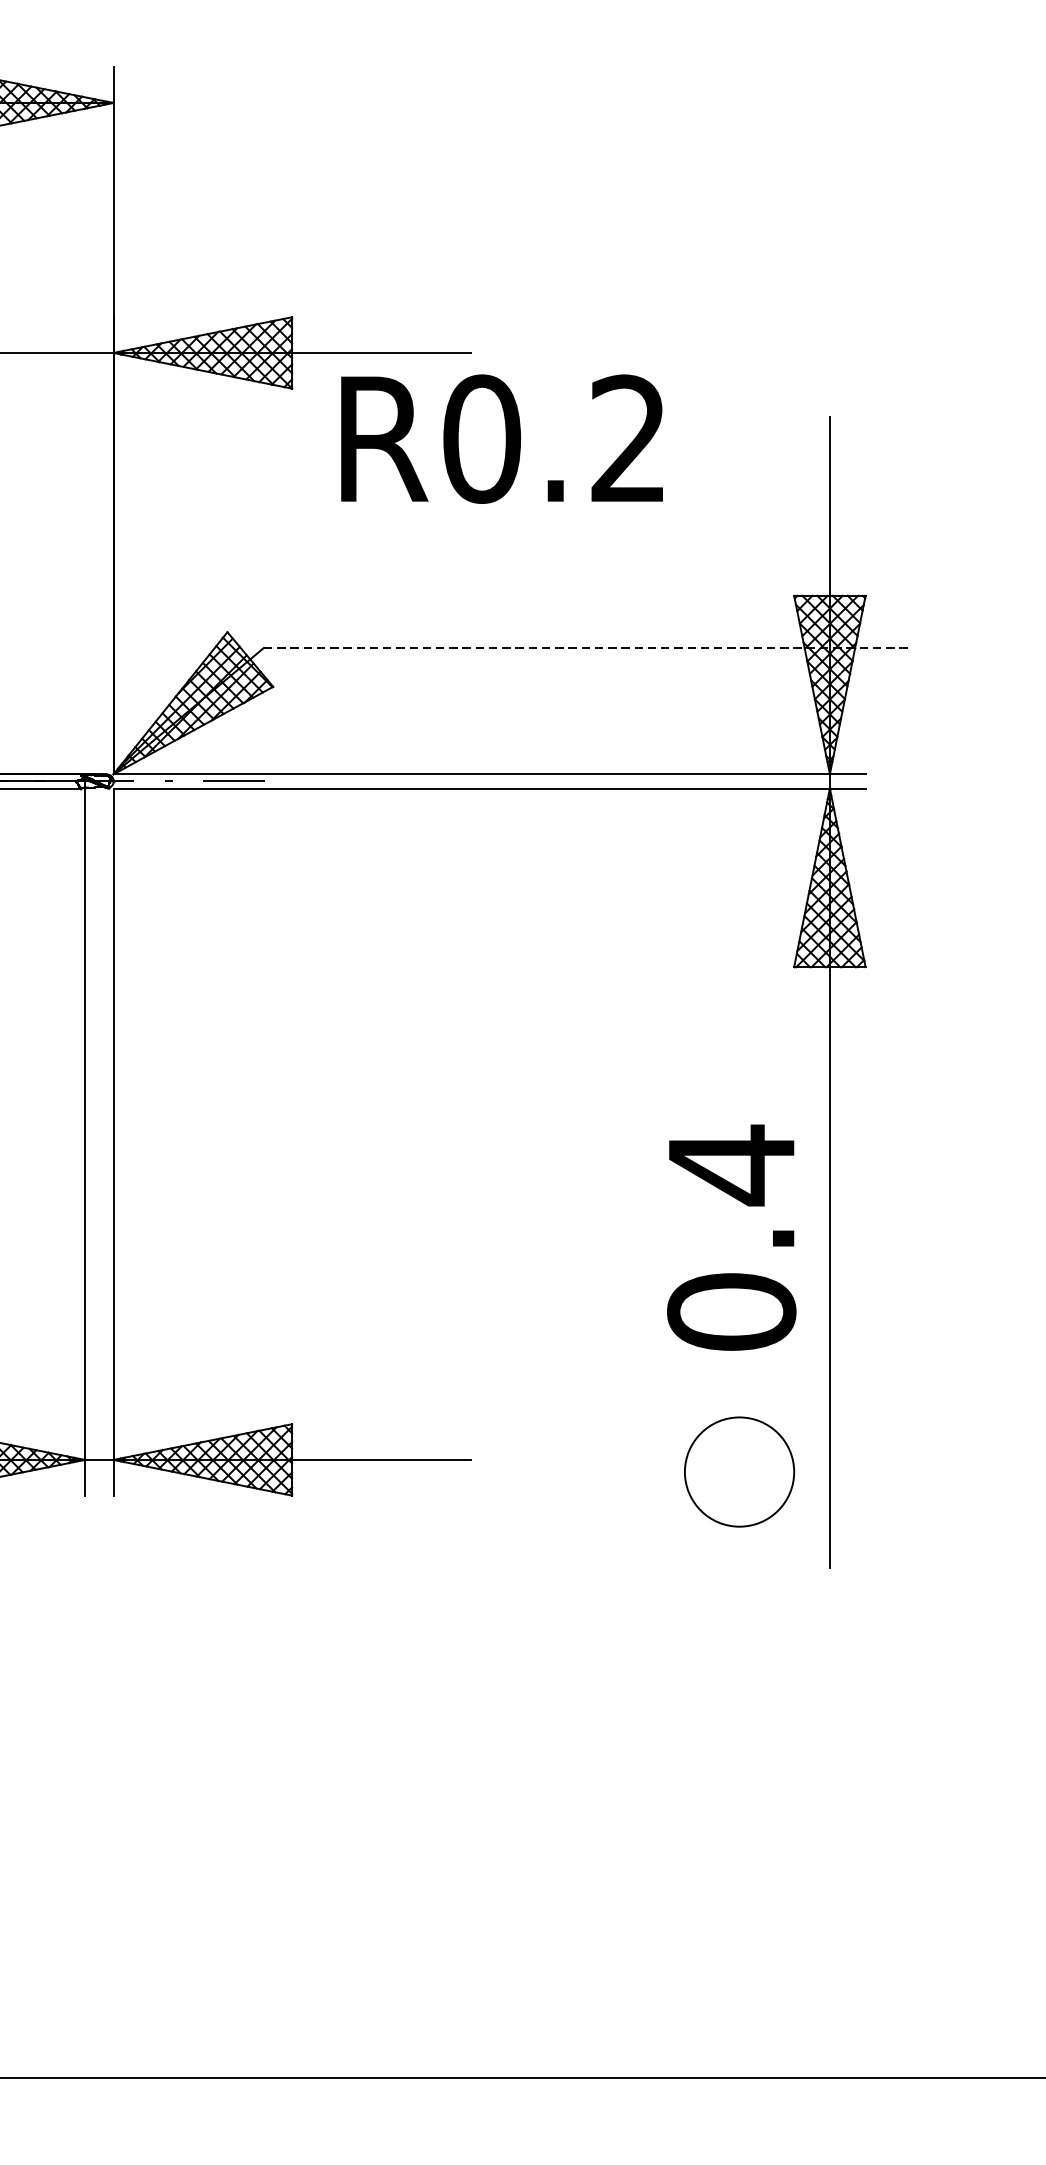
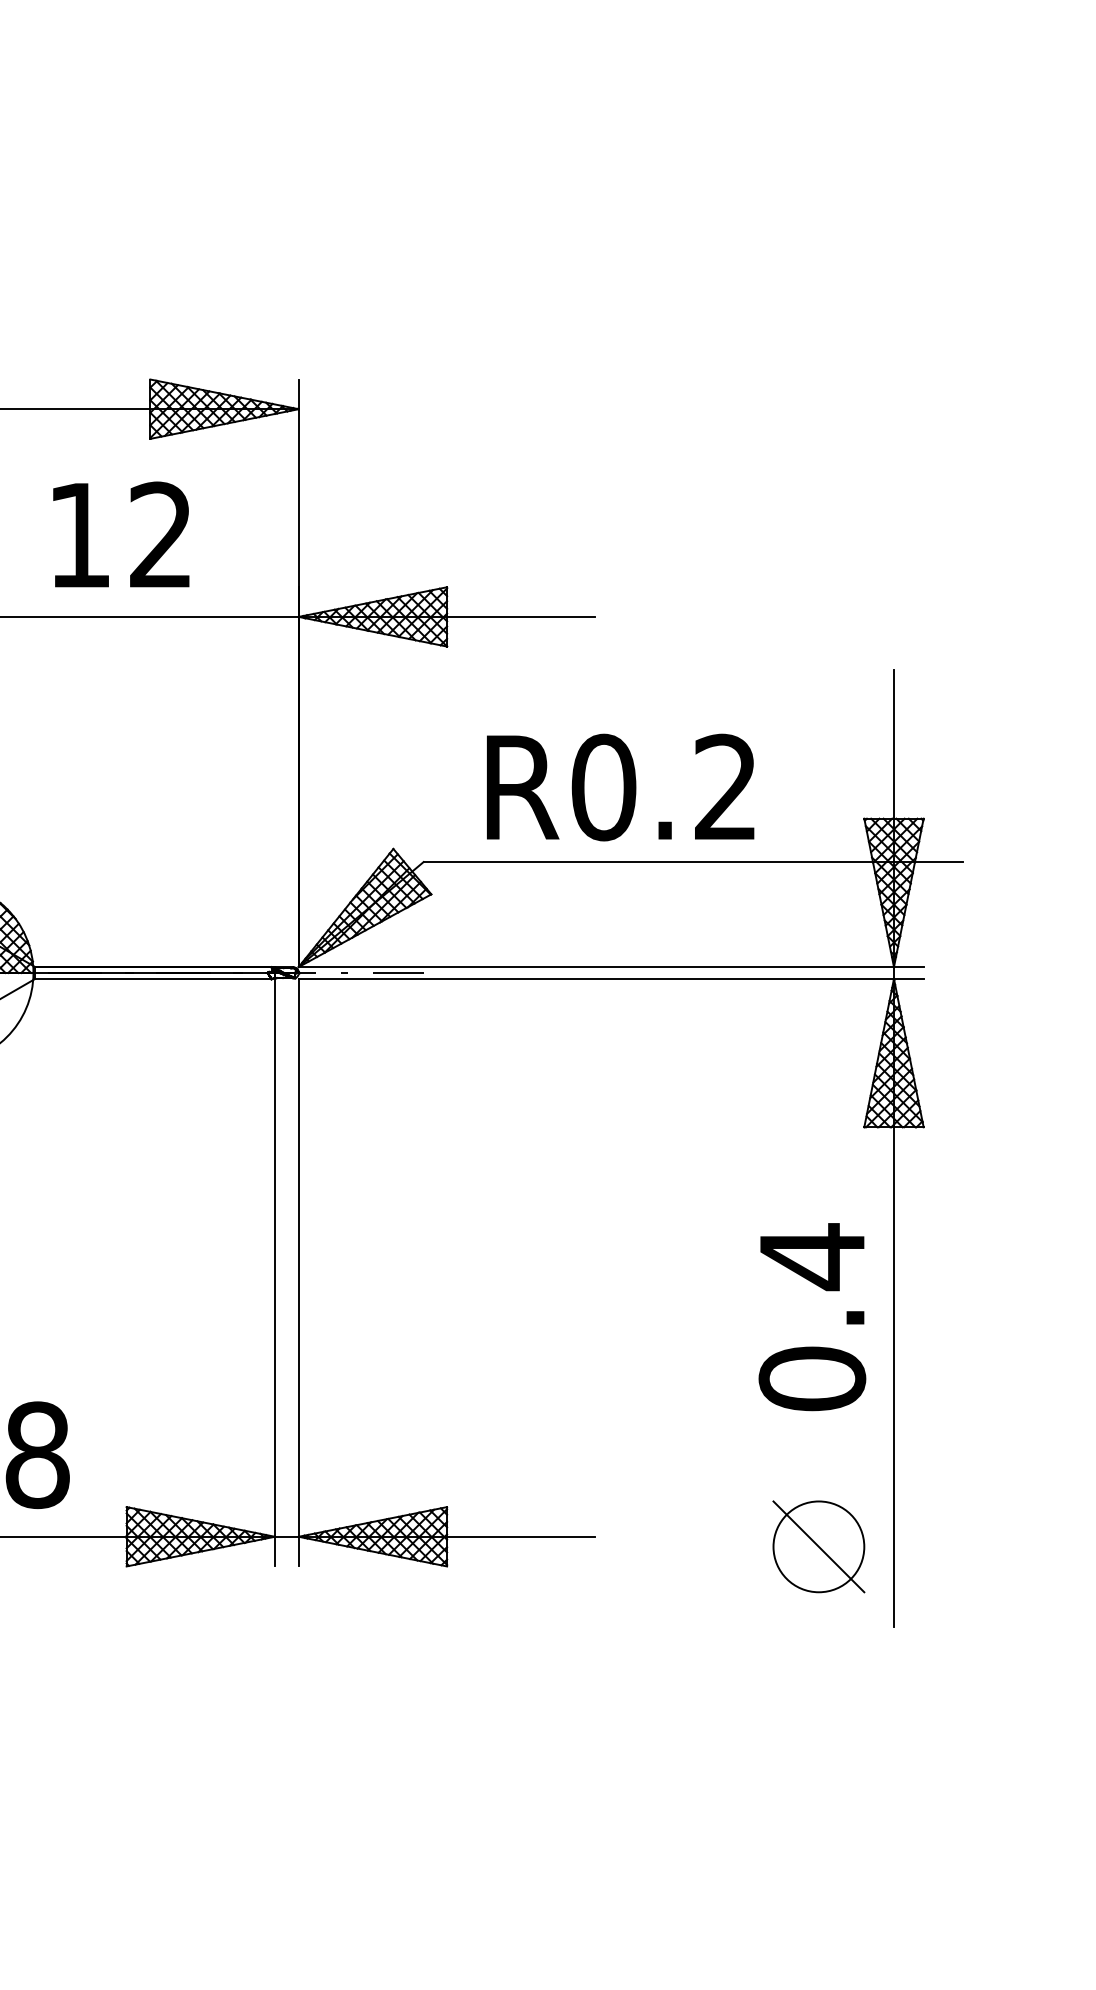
text: (501, 439) -> (620, 787), moved
line: (588, 648) -> (693, 862), dashed -> solid
text: (731, 1238) -> (812, 1317), moved
line: (739, 1471) -> (818, 1546), added

